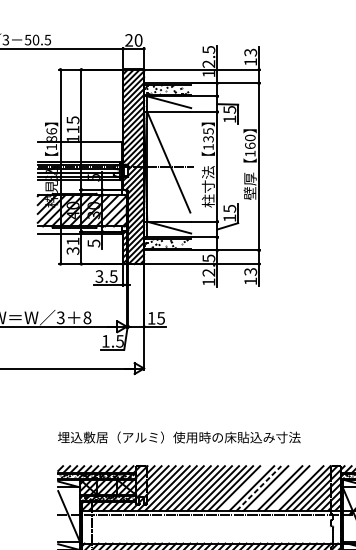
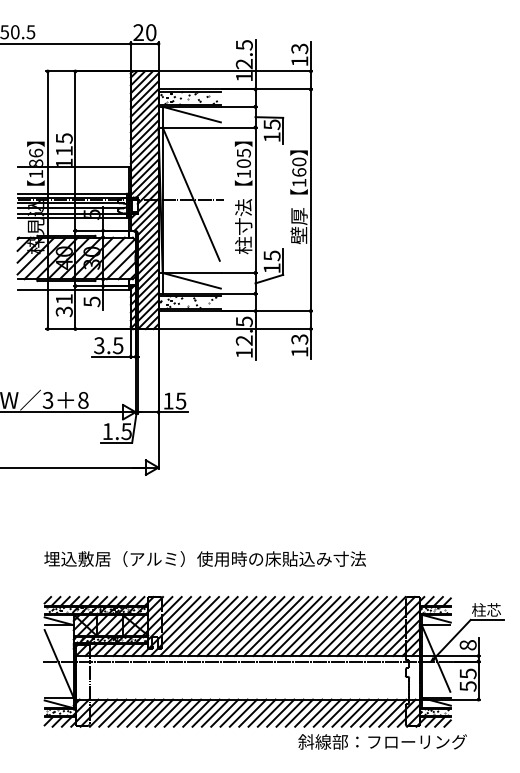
text: (208, 139) -> (243, 163), 135 -> 105
line: (244, 488) -> (291, 626), added
line: (258, 488) -> (310, 626), dashed -> solid
line: (272, 488) -> (328, 626), added
line: (293, 488) -> (356, 626), added

